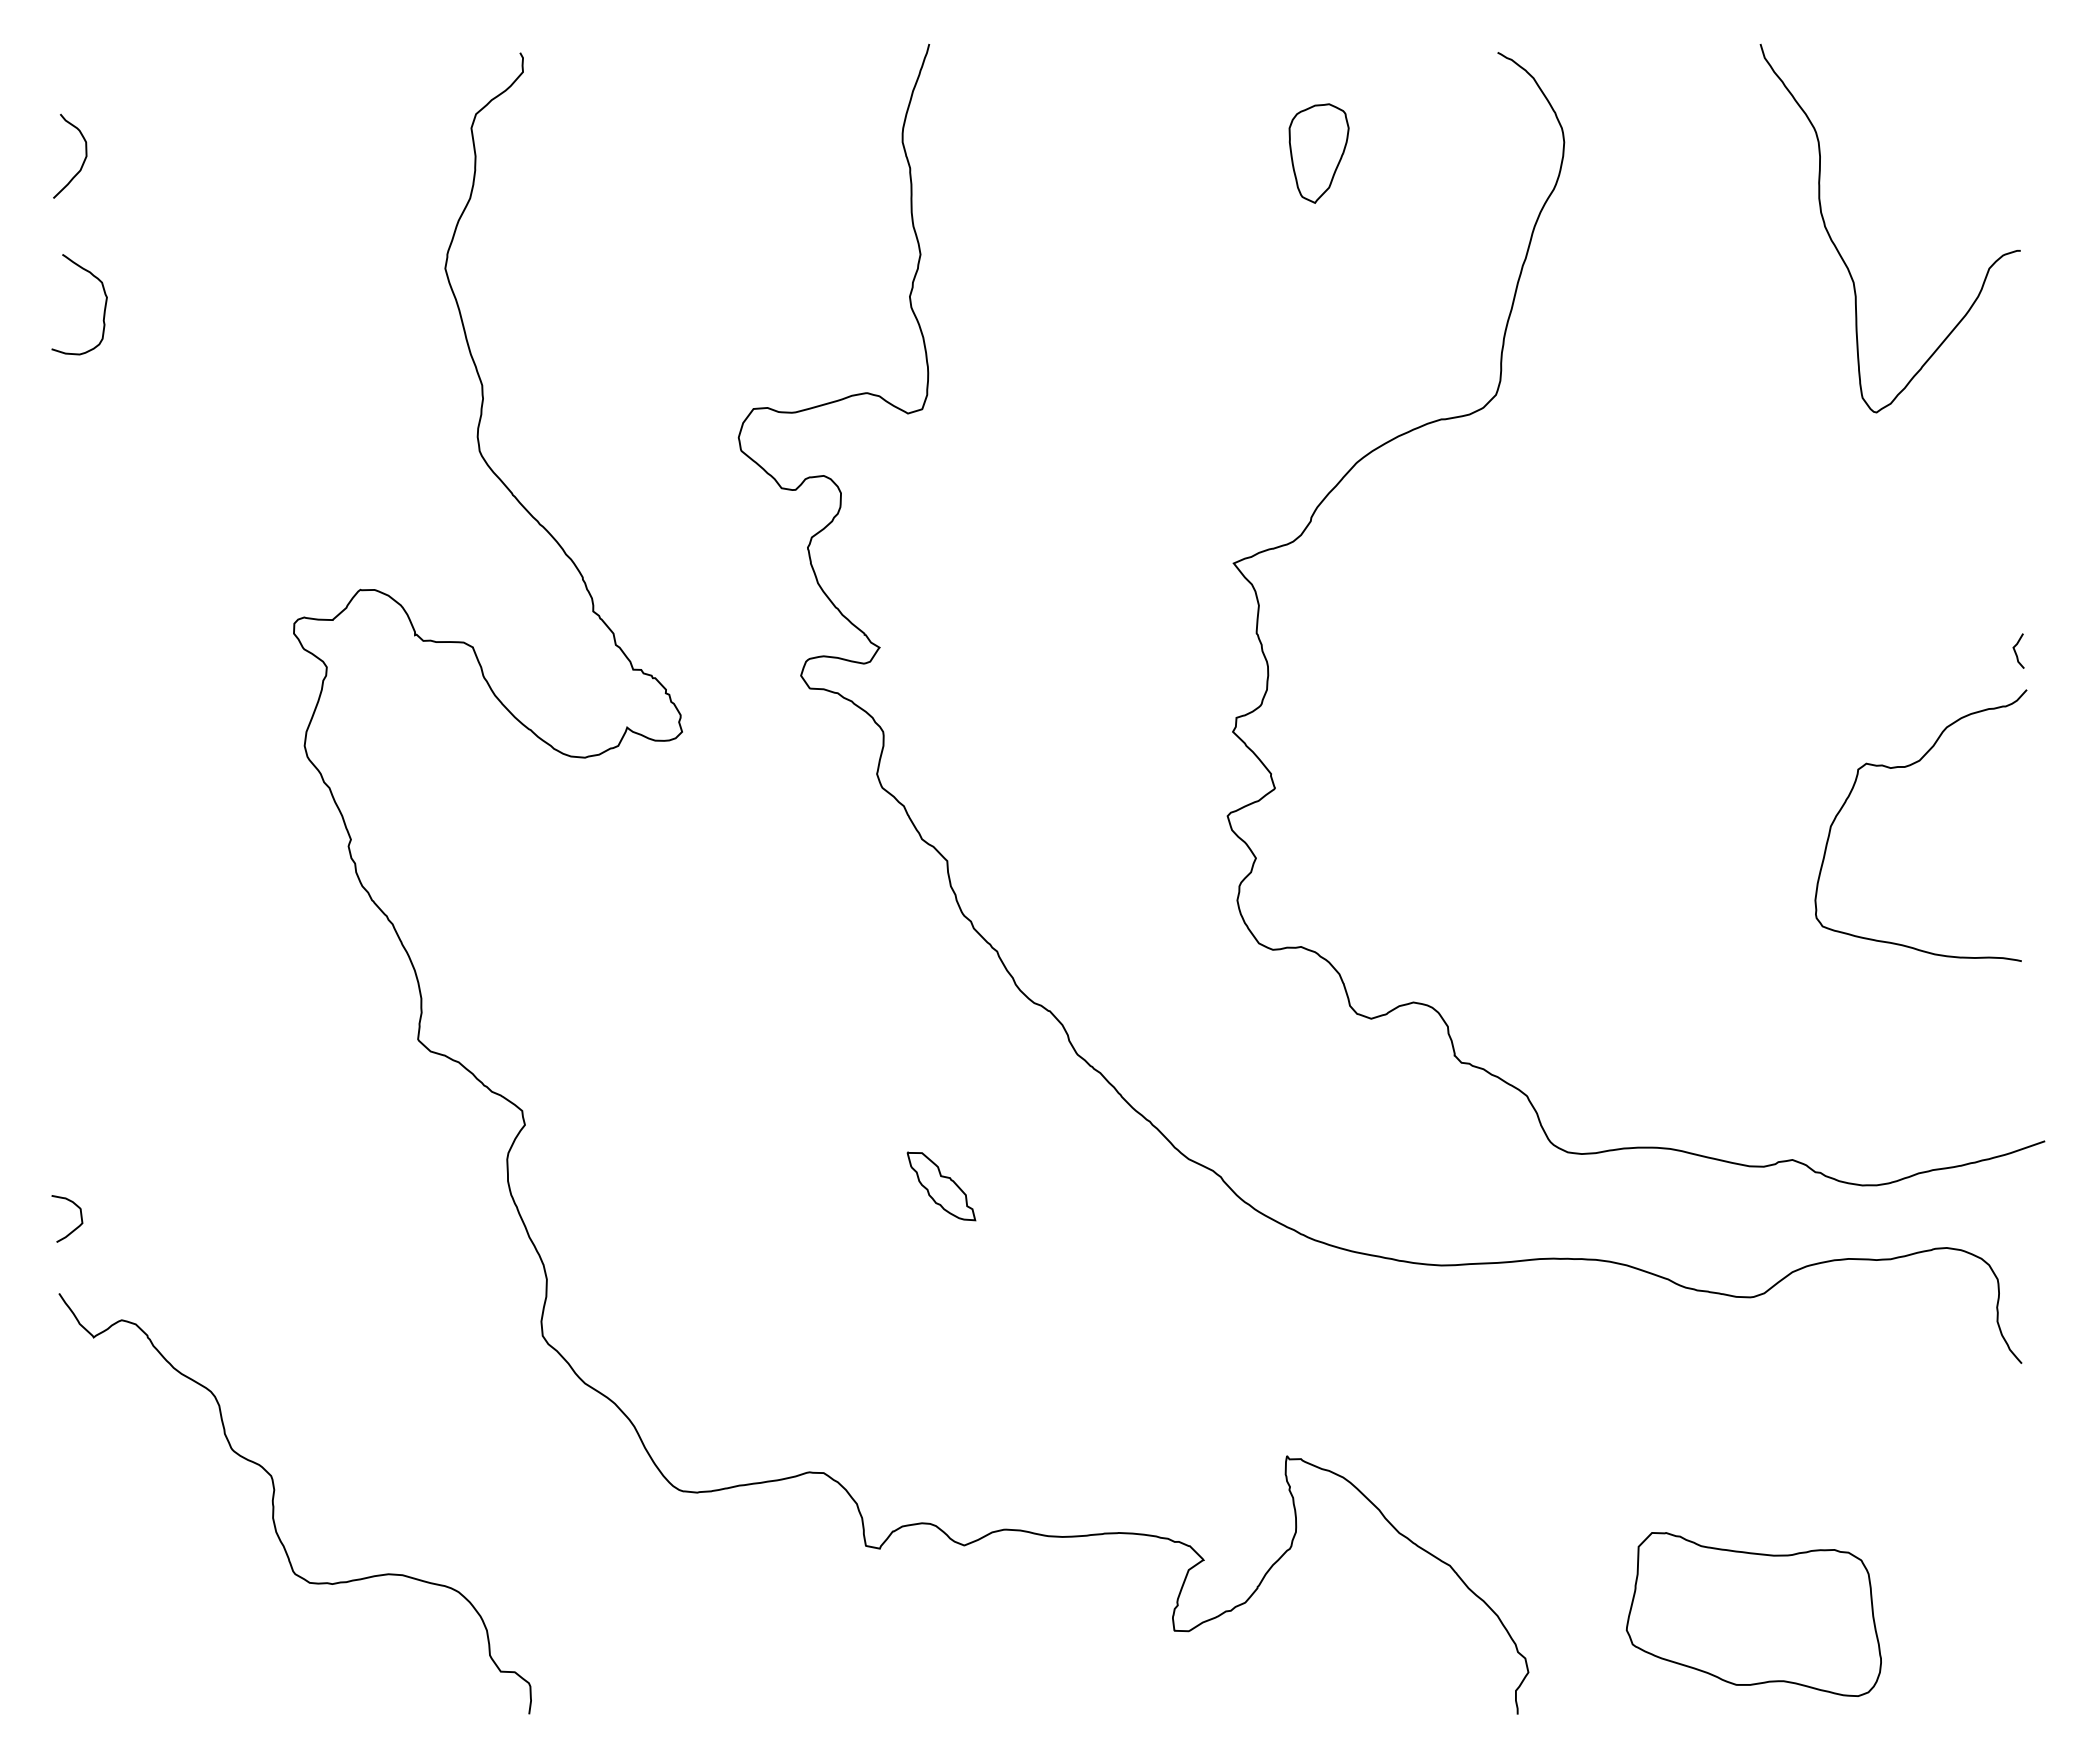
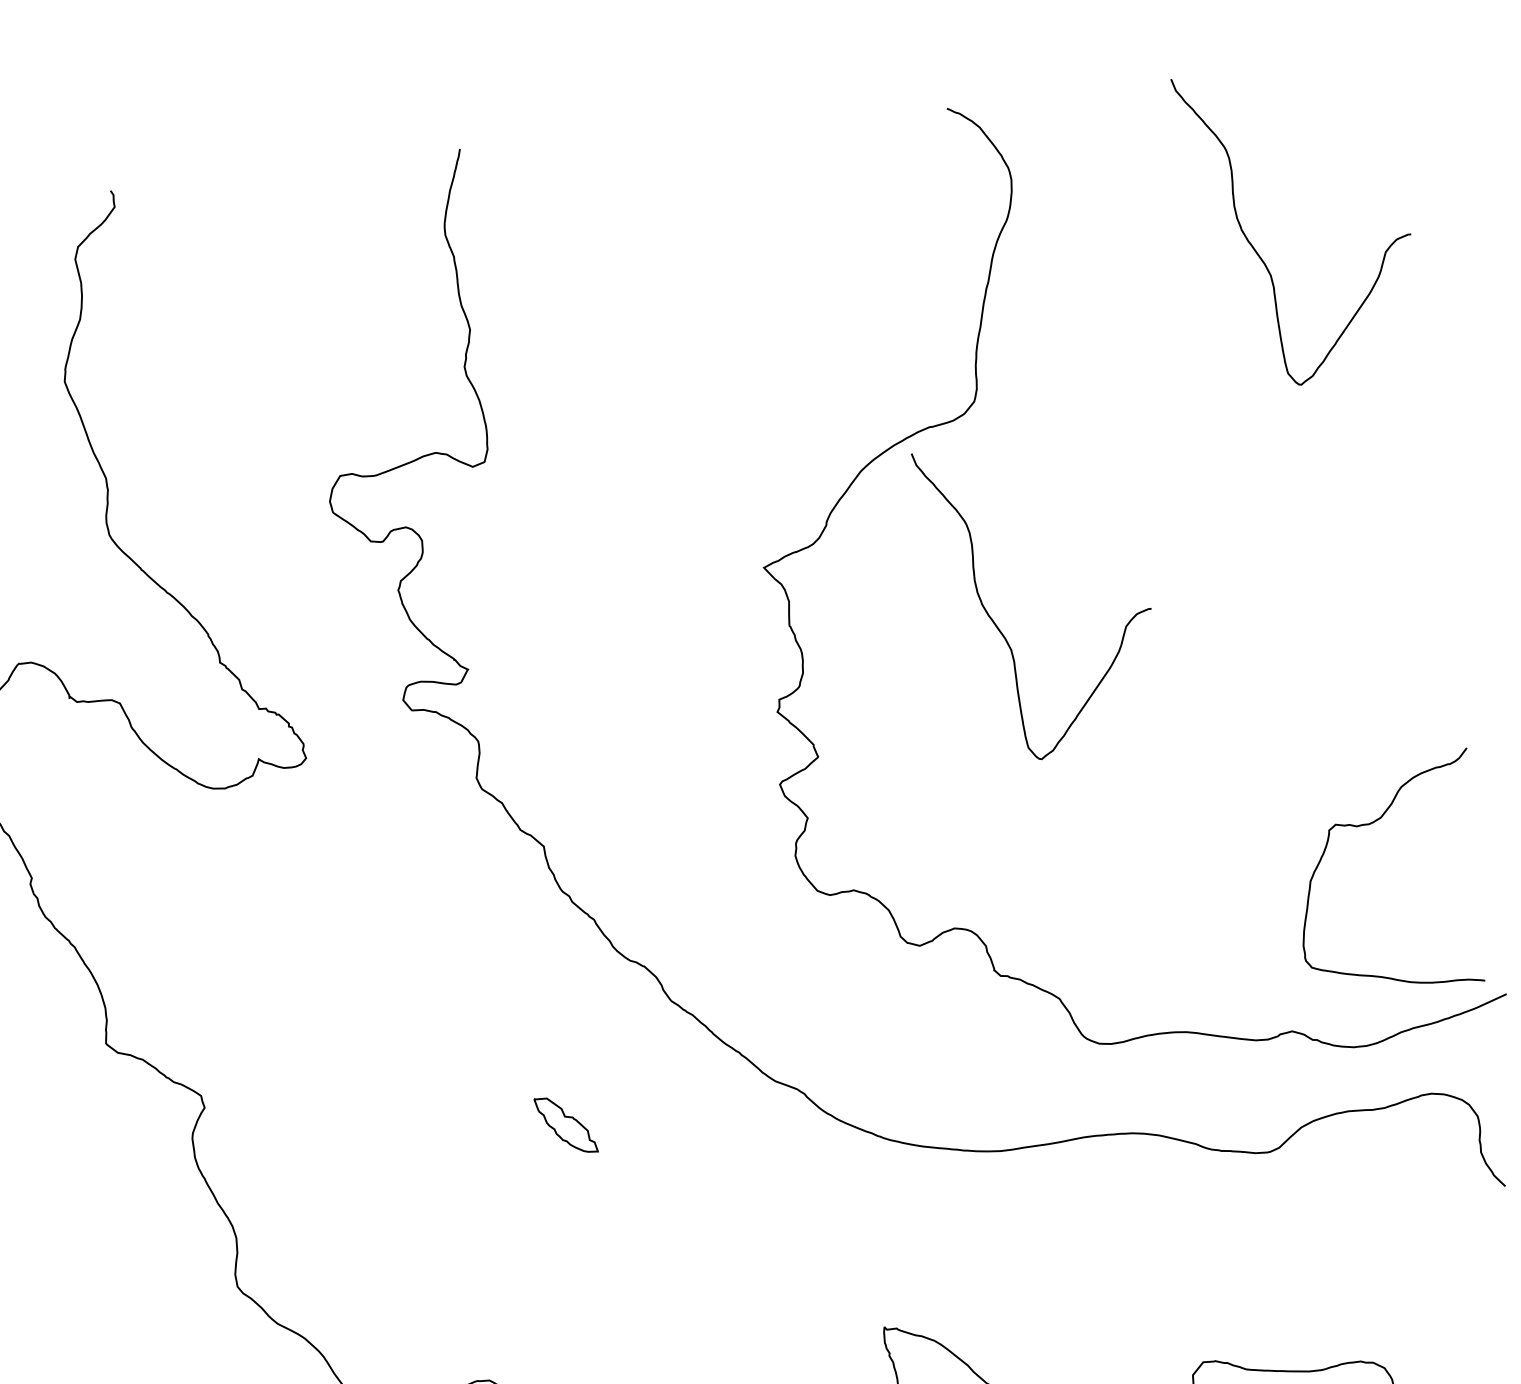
part: (1318, 153) -> (802, 209), removed
curve: (2016, 652) -> (1441, 578), removed
curve: (1500, 662) -> (1000, 630), added
curve: (1906, 767) -> (1370, 824), moved

